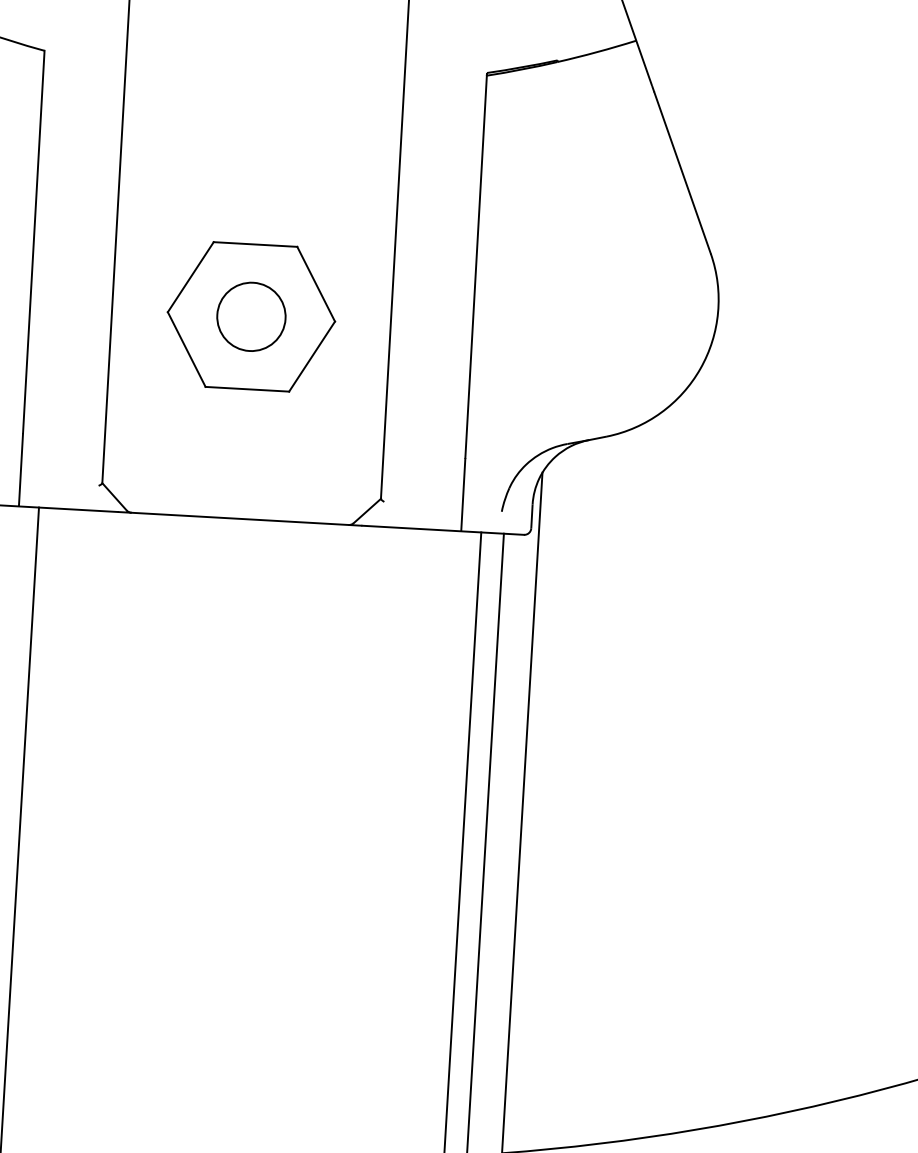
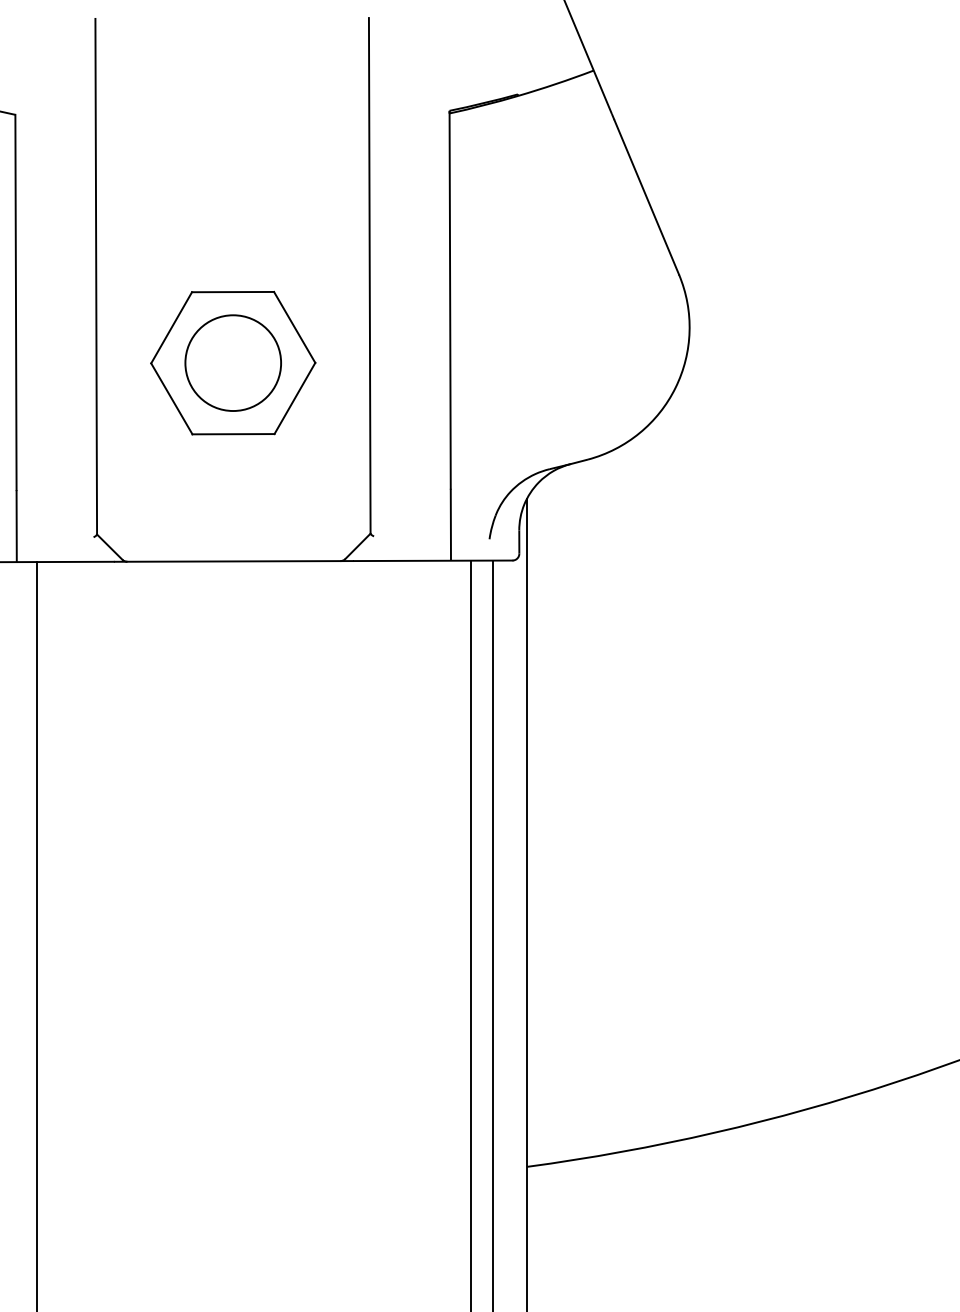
circle: (251, 317) -> (233, 363), size x1.43

